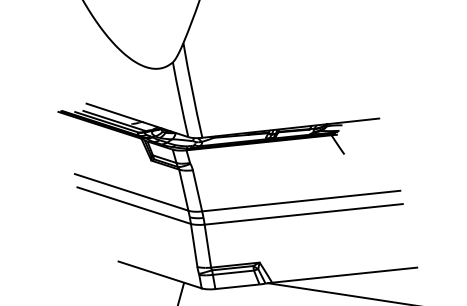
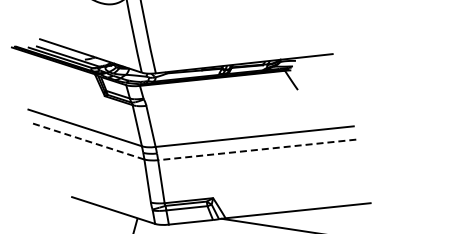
line: (134, 205) -> (87, 141), solid -> dashed
line: (303, 214) -> (256, 150), solid -> dashed

